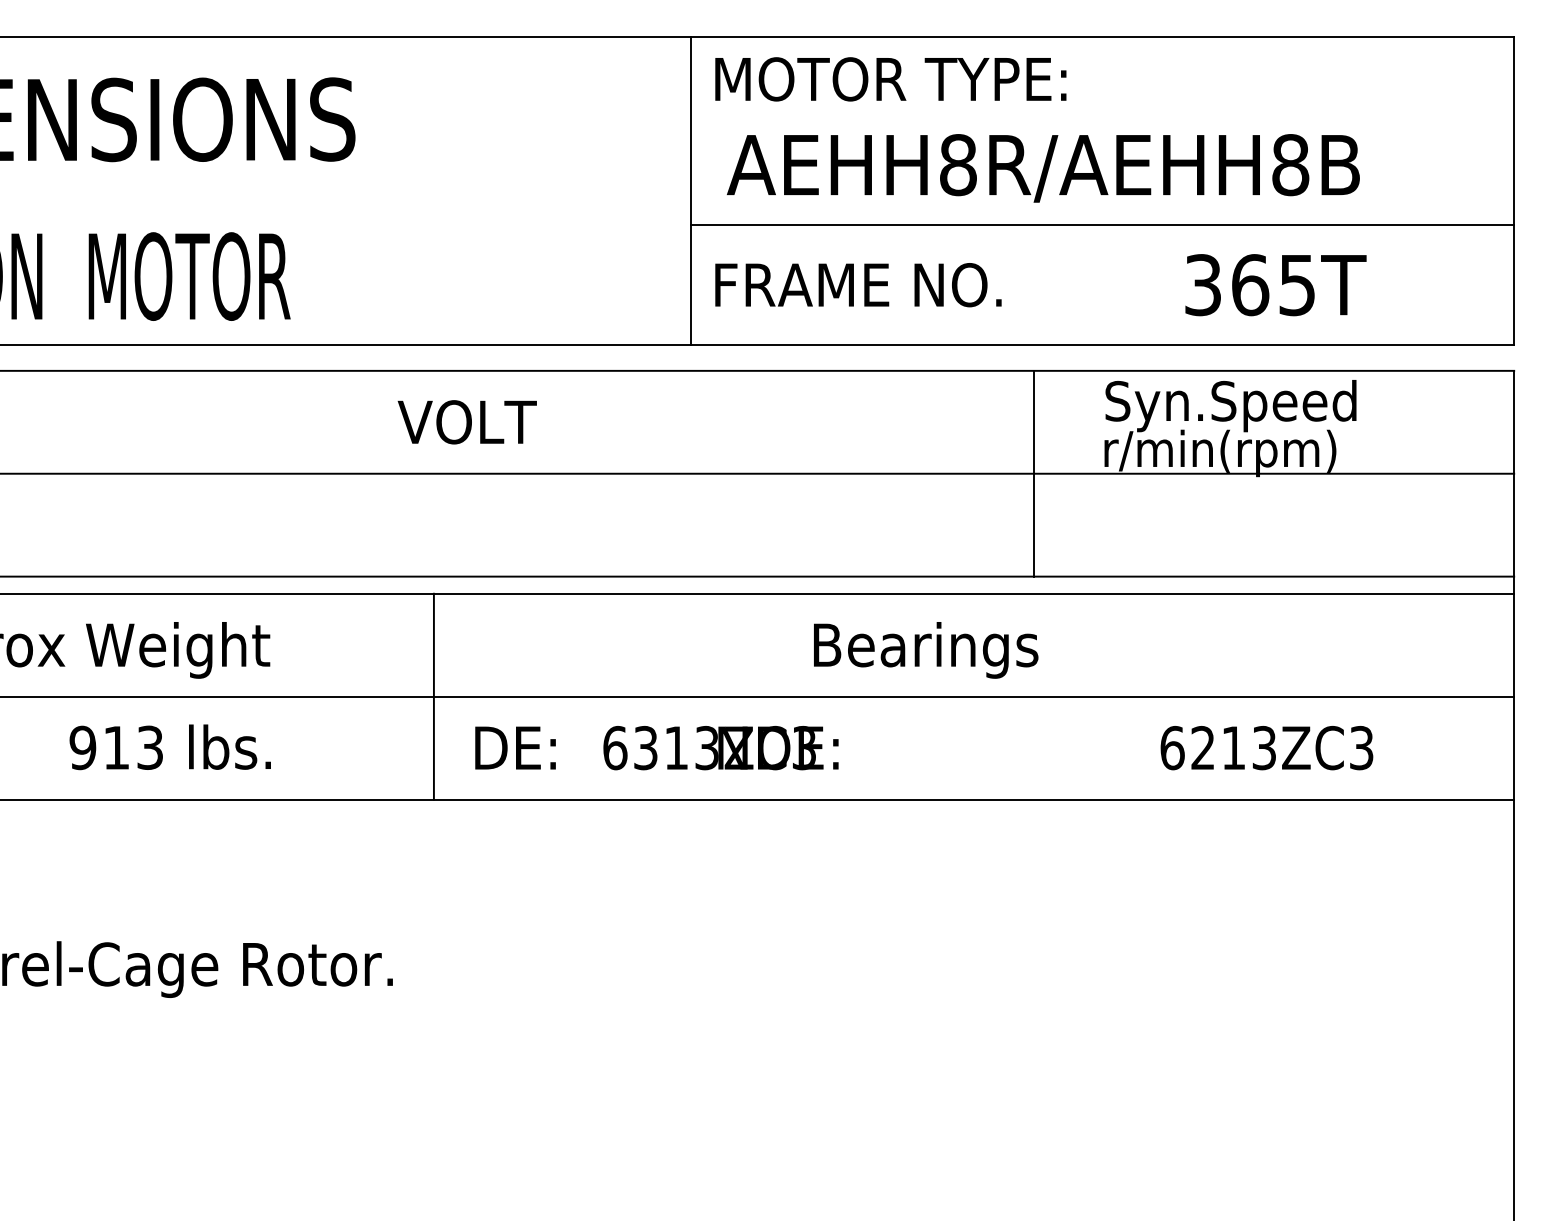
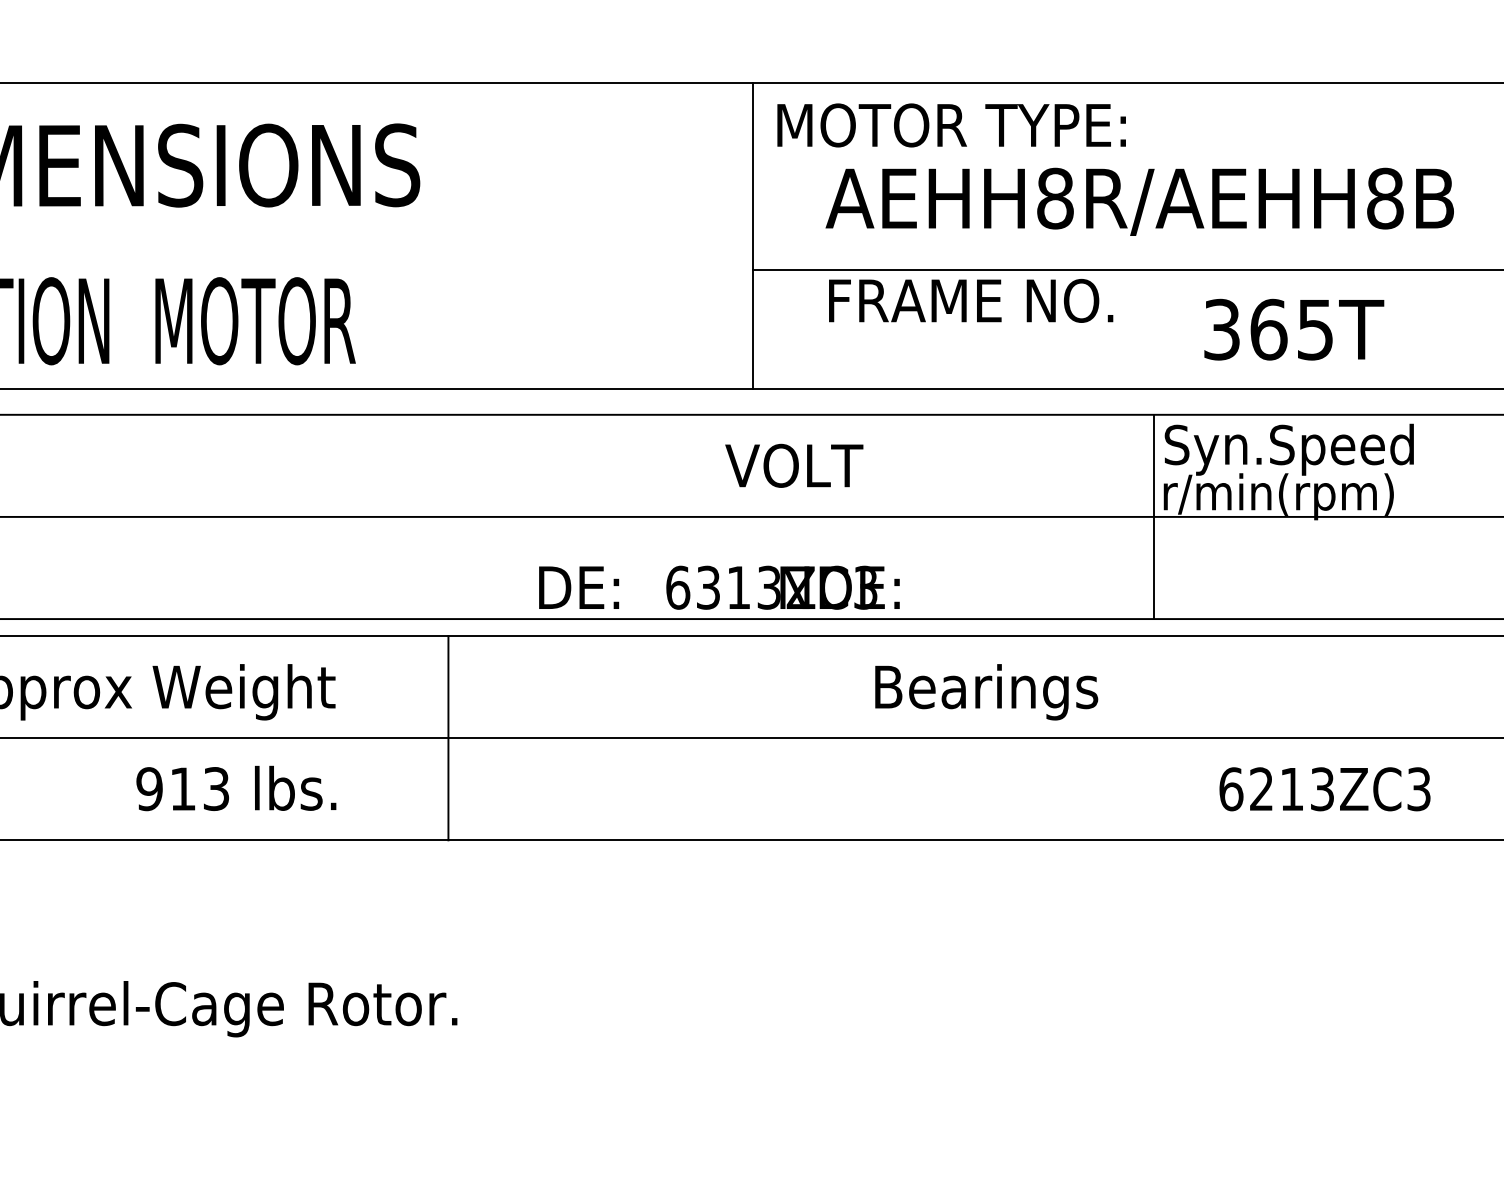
text: (1043, 168) -> (1139, 202), moved
text: (858, 285) -> (971, 301), moved
text: (1275, 285) -> (1293, 330), moved
text: (466, 422) -> (793, 466), moved
line: (1034, 473) -> (1154, 516), moved
line: (433, 696) -> (448, 738), moved
text: (656, 748) -> (719, 588), moved

